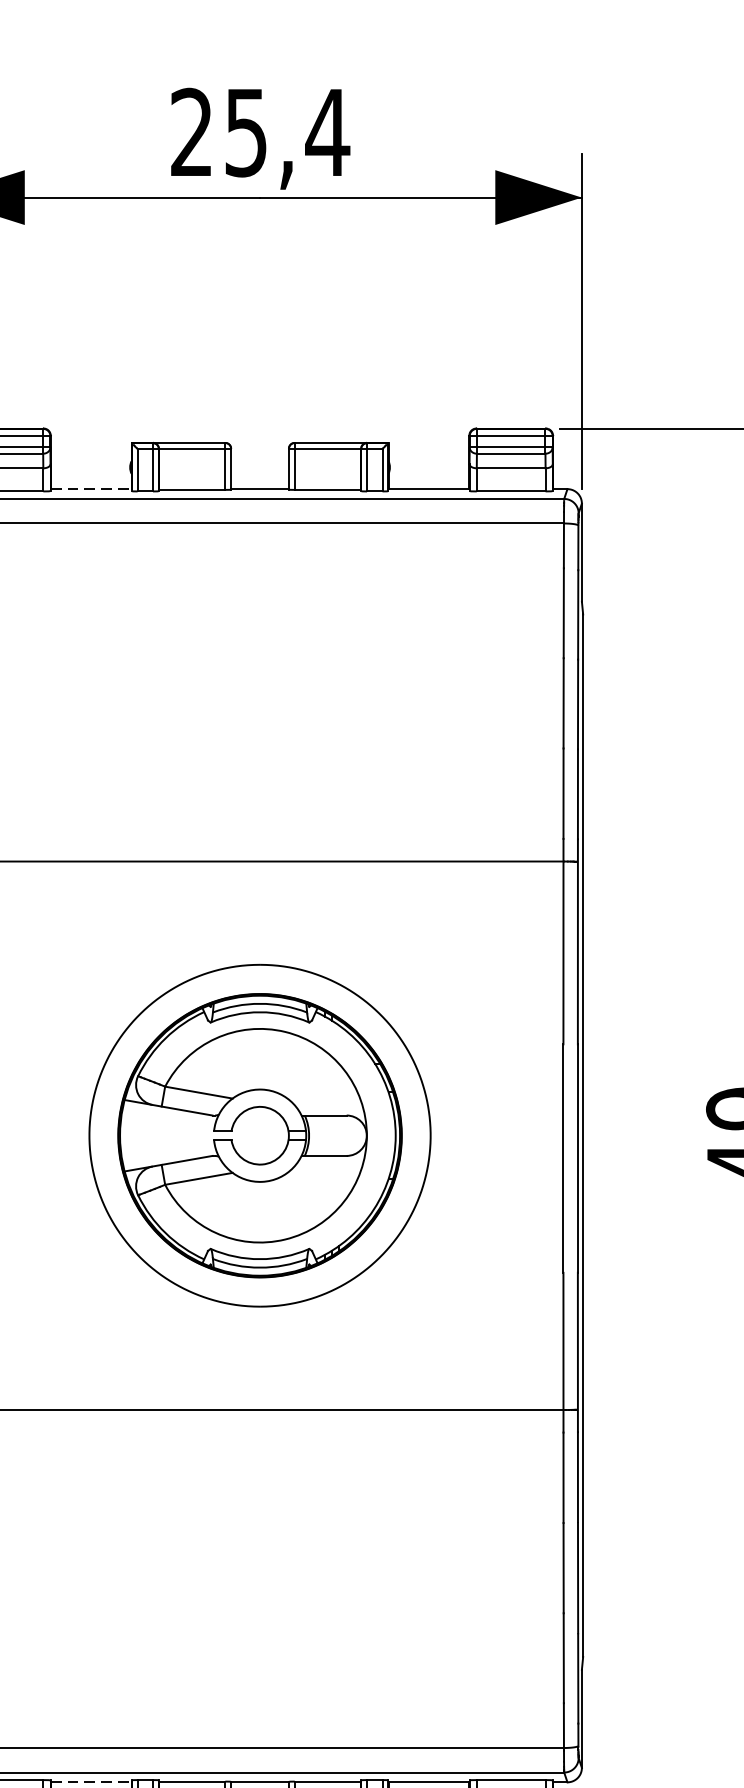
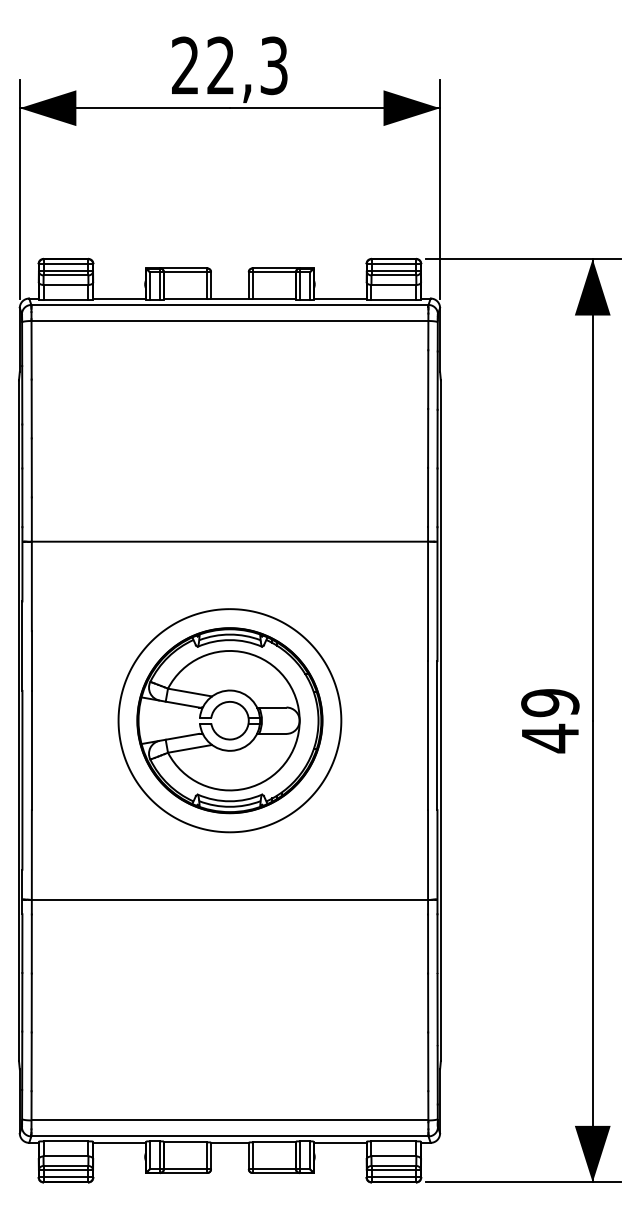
text: (286, 132) -> (247, 65), 25,4 -> 22,3
line: (92, 489) -> (120, 298), dashed -> solid
line: (92, 1781) -> (120, 1142), dashed -> solid

